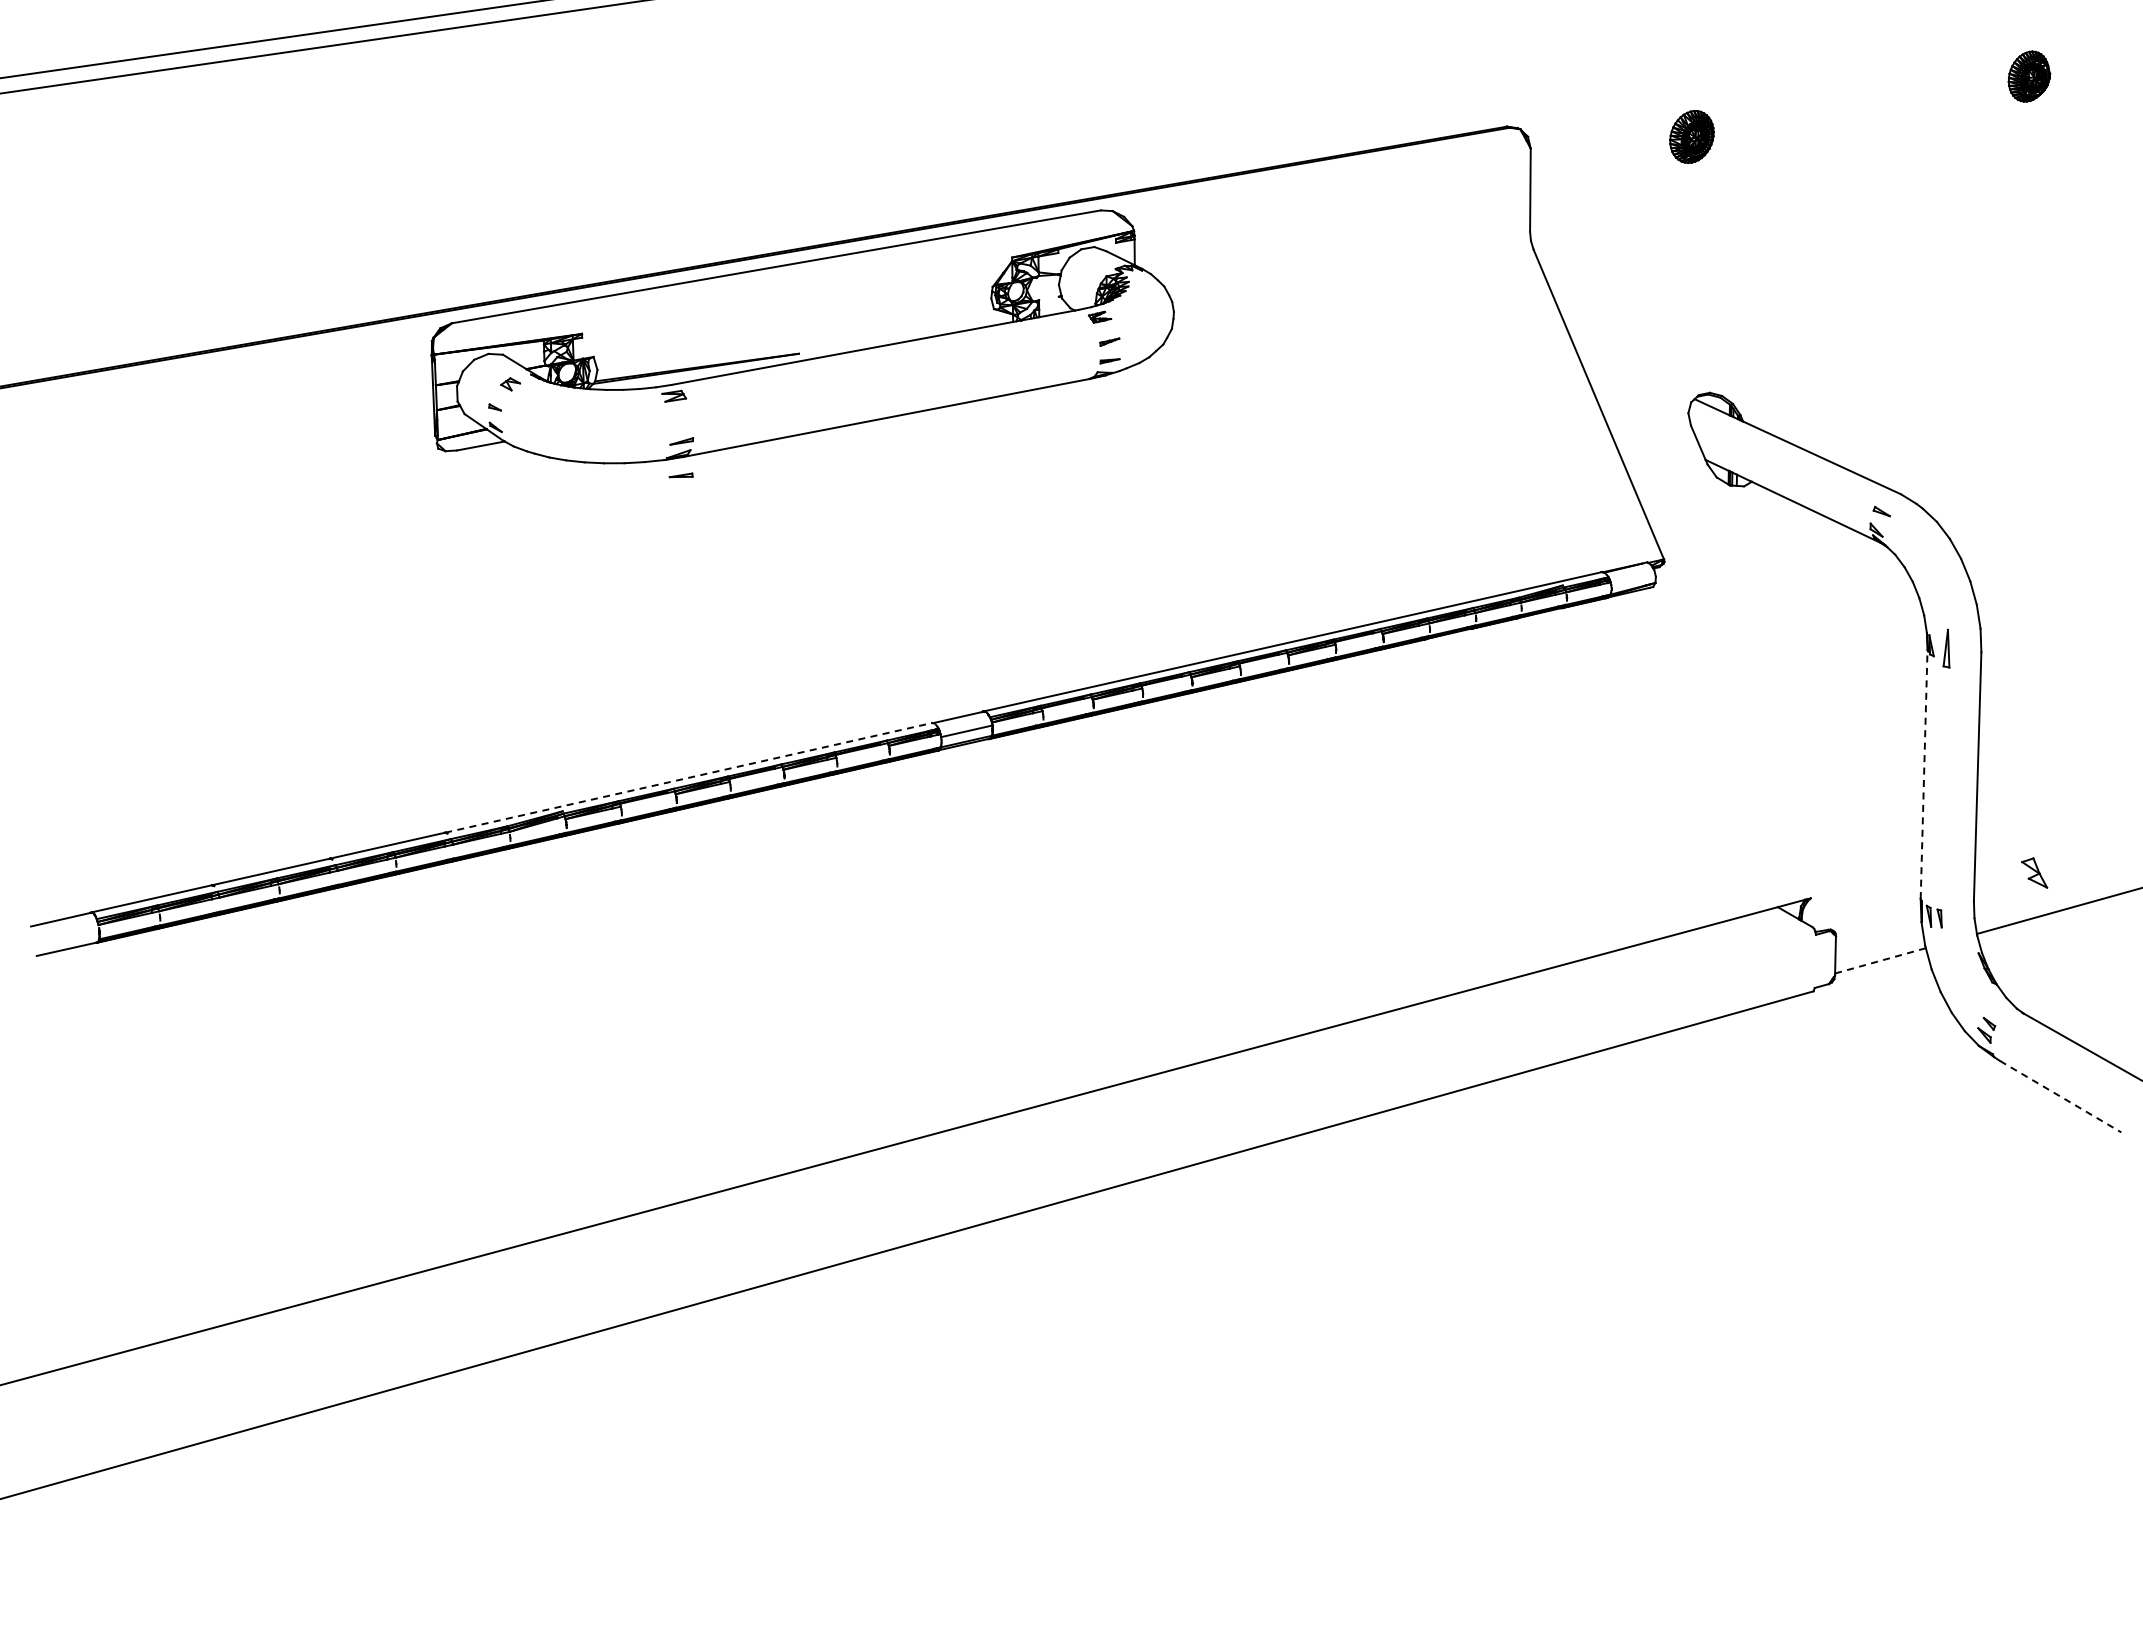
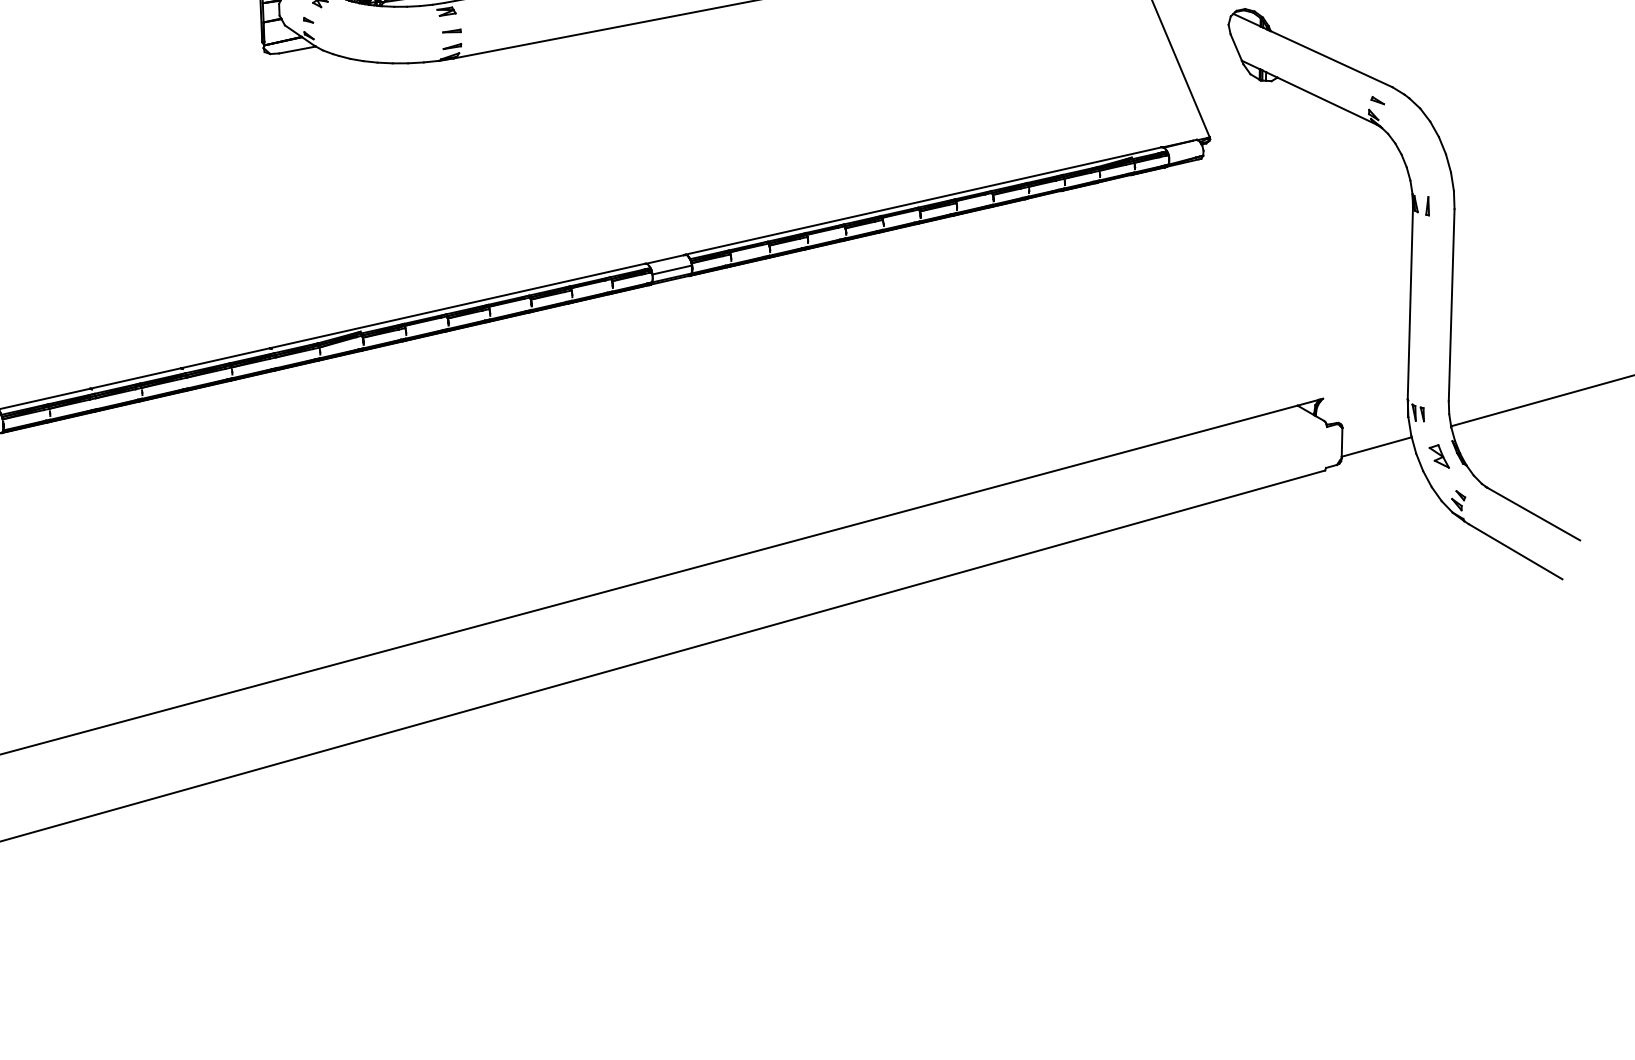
part: (680, 475) -> (451, 31), moved
part: (1946, 648) -> (1427, 206), size x0.62
line: (1924, 774) -> (1410, 303), dashed -> solid
line: (688, 777) -> (457, 305), dashed -> solid
part: (2034, 872) -> (1439, 456), moved
line: (1880, 960) -> (1376, 446), dashed -> solid
line: (2061, 1096) -> (1516, 551), dashed -> solid

